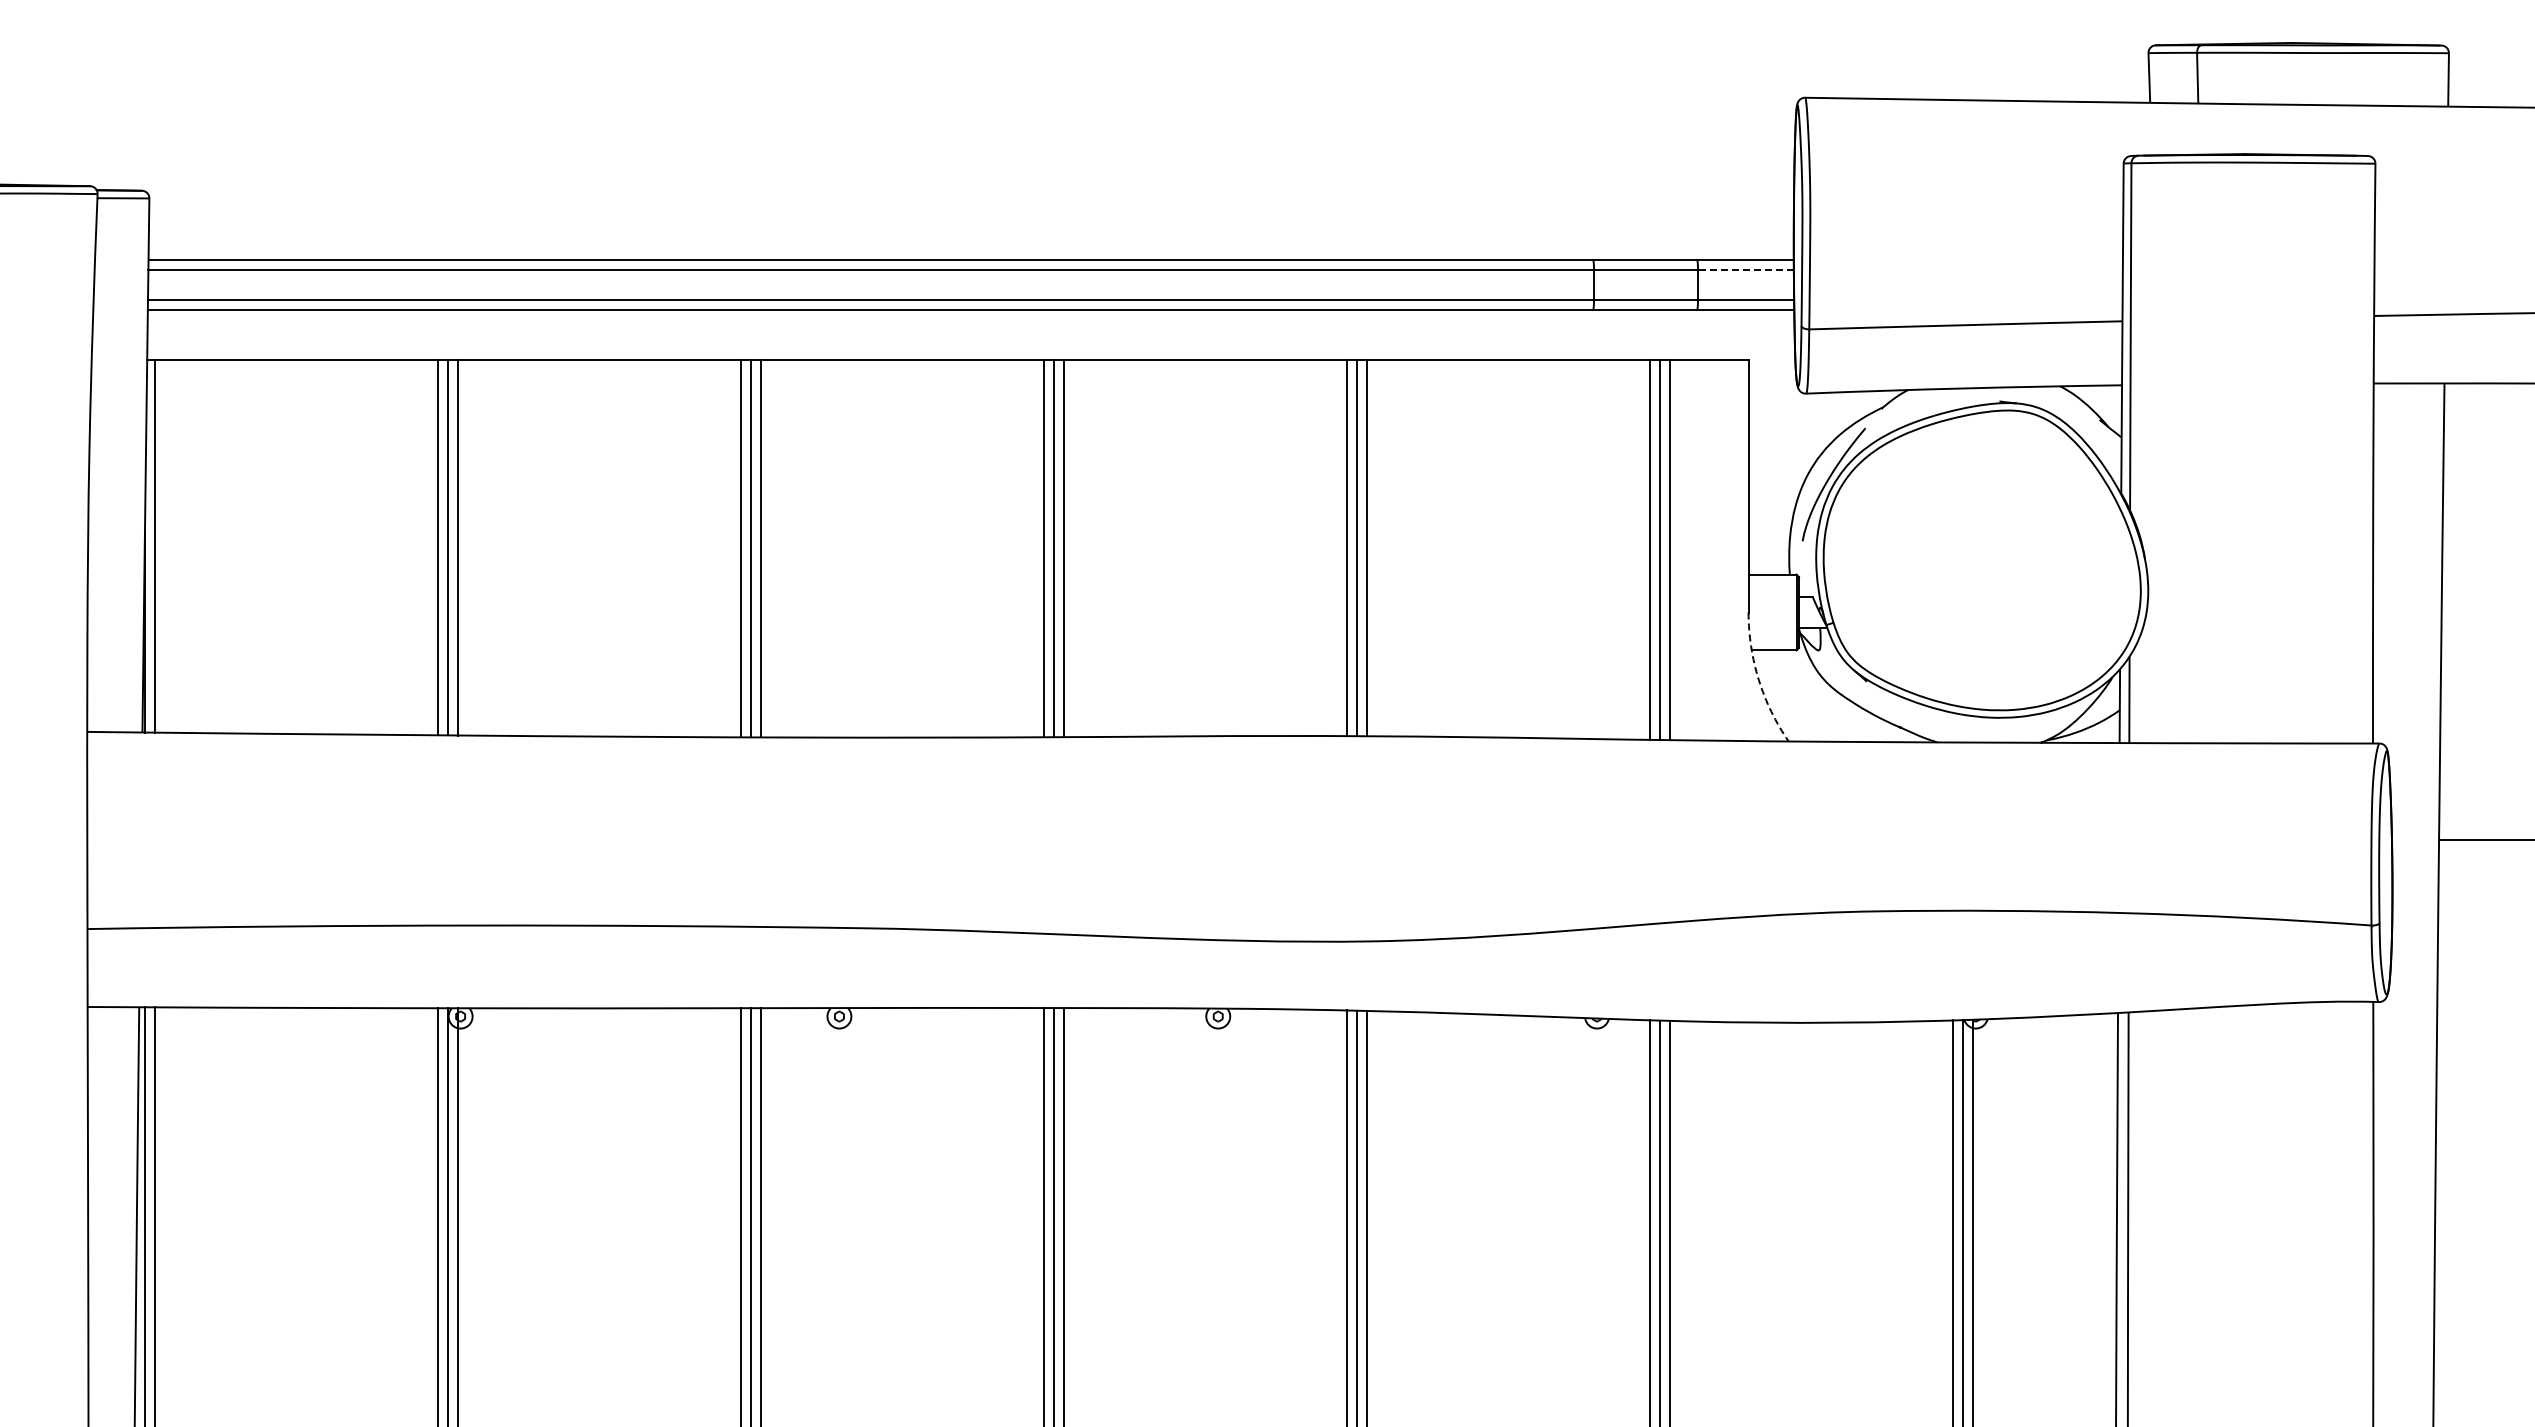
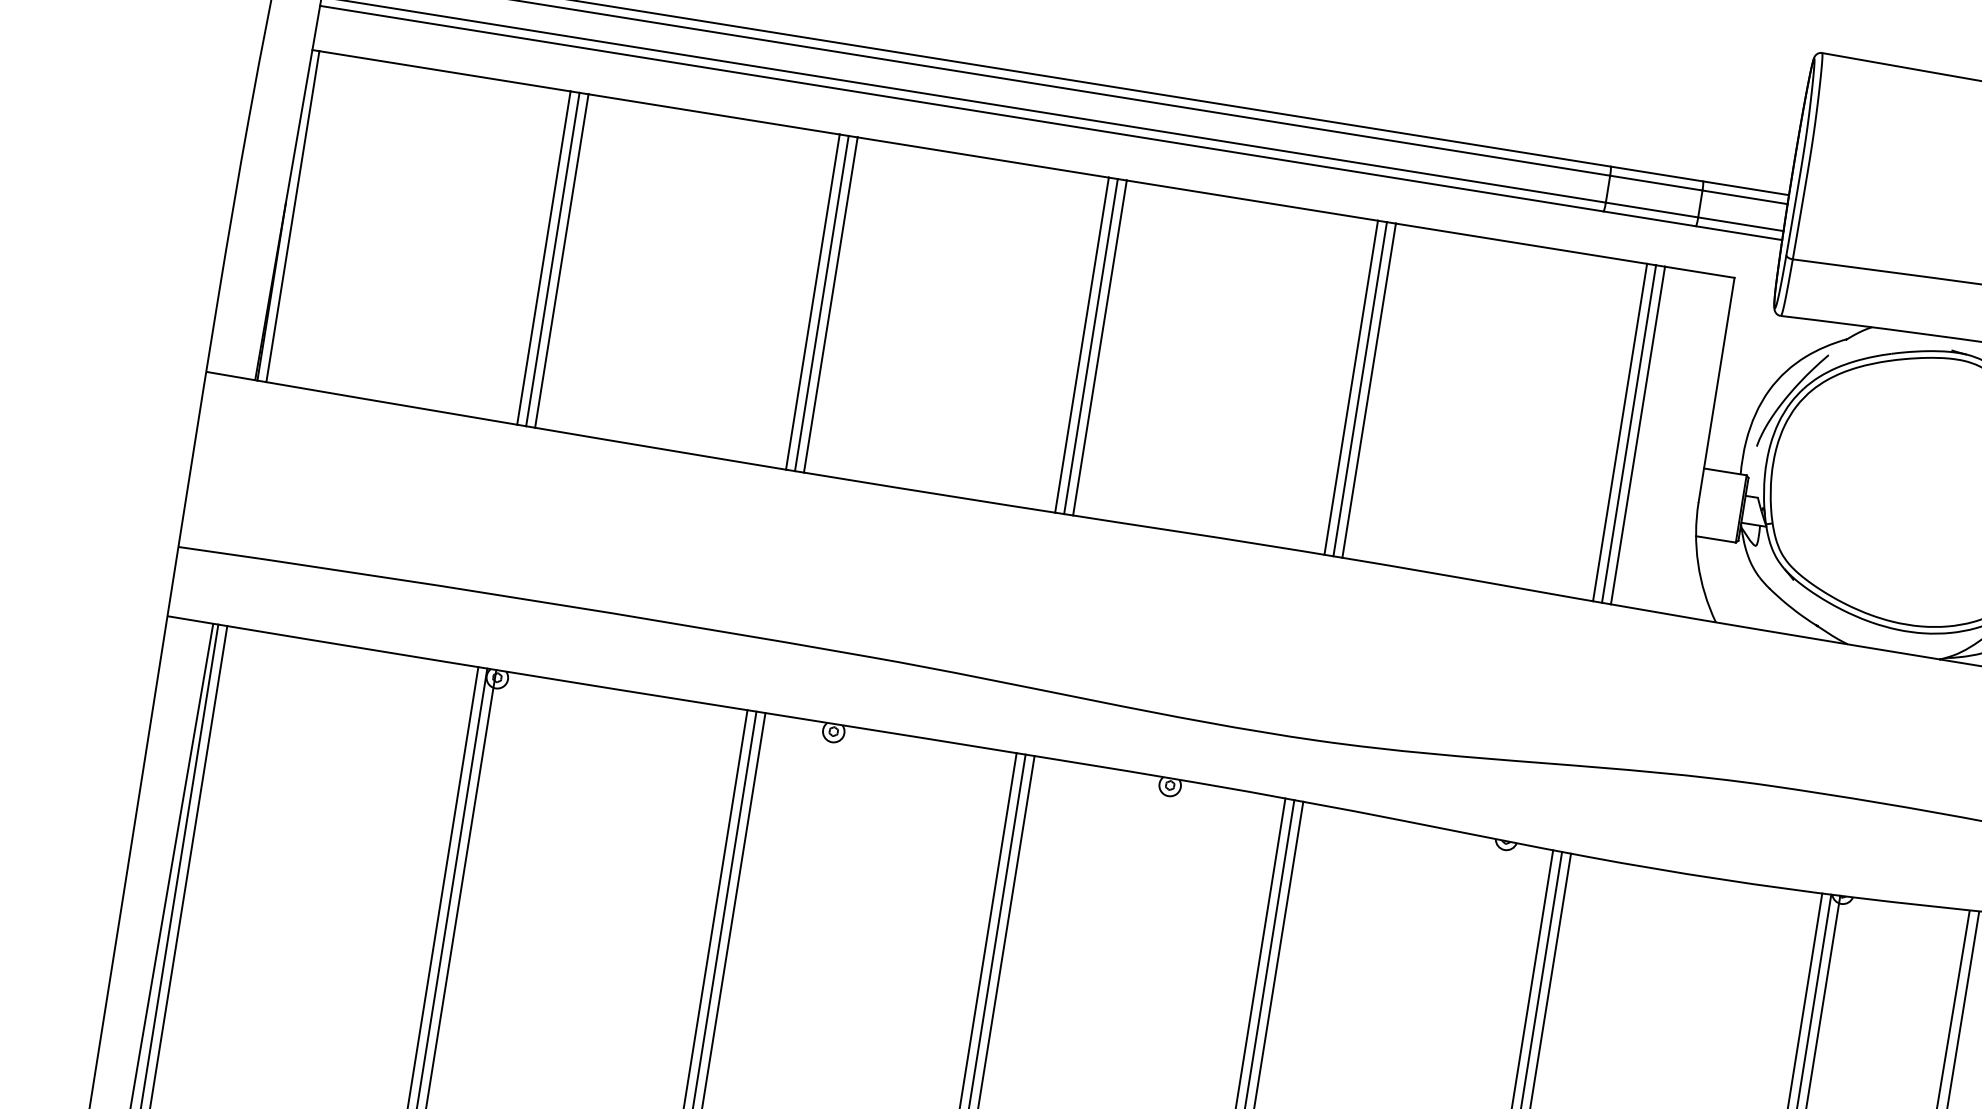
line: (1745, 269) -> (1744, 197), dashed -> solid
arc: (1758, 680) -> (1697, 563), dashed -> solid

